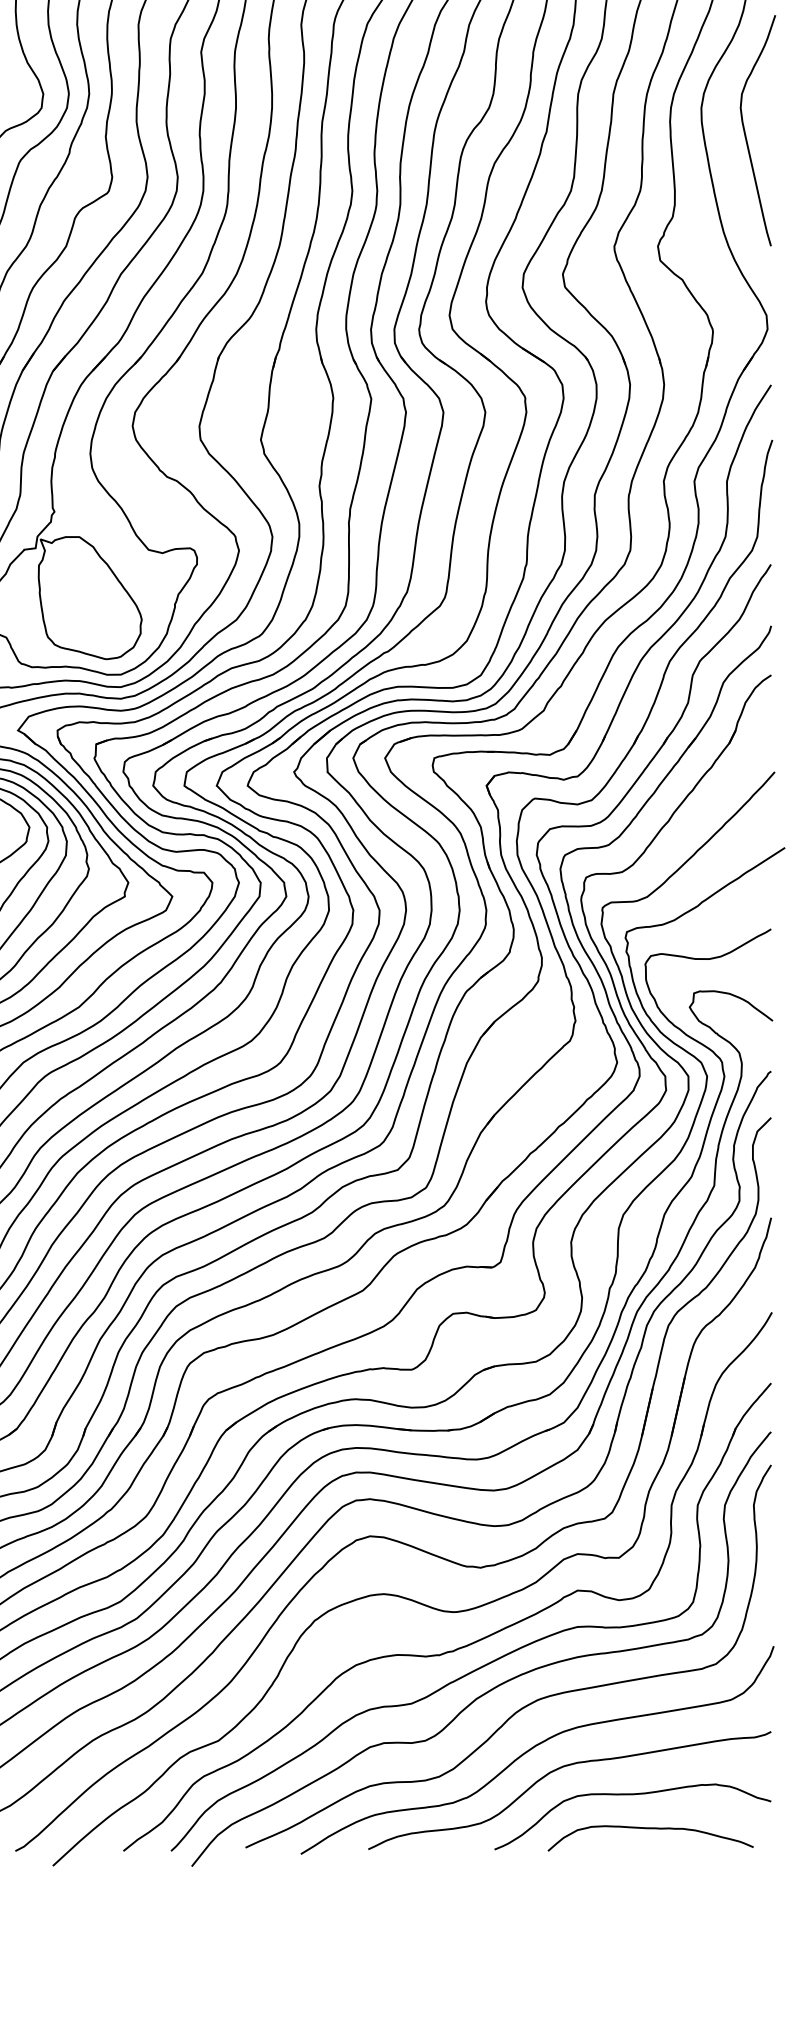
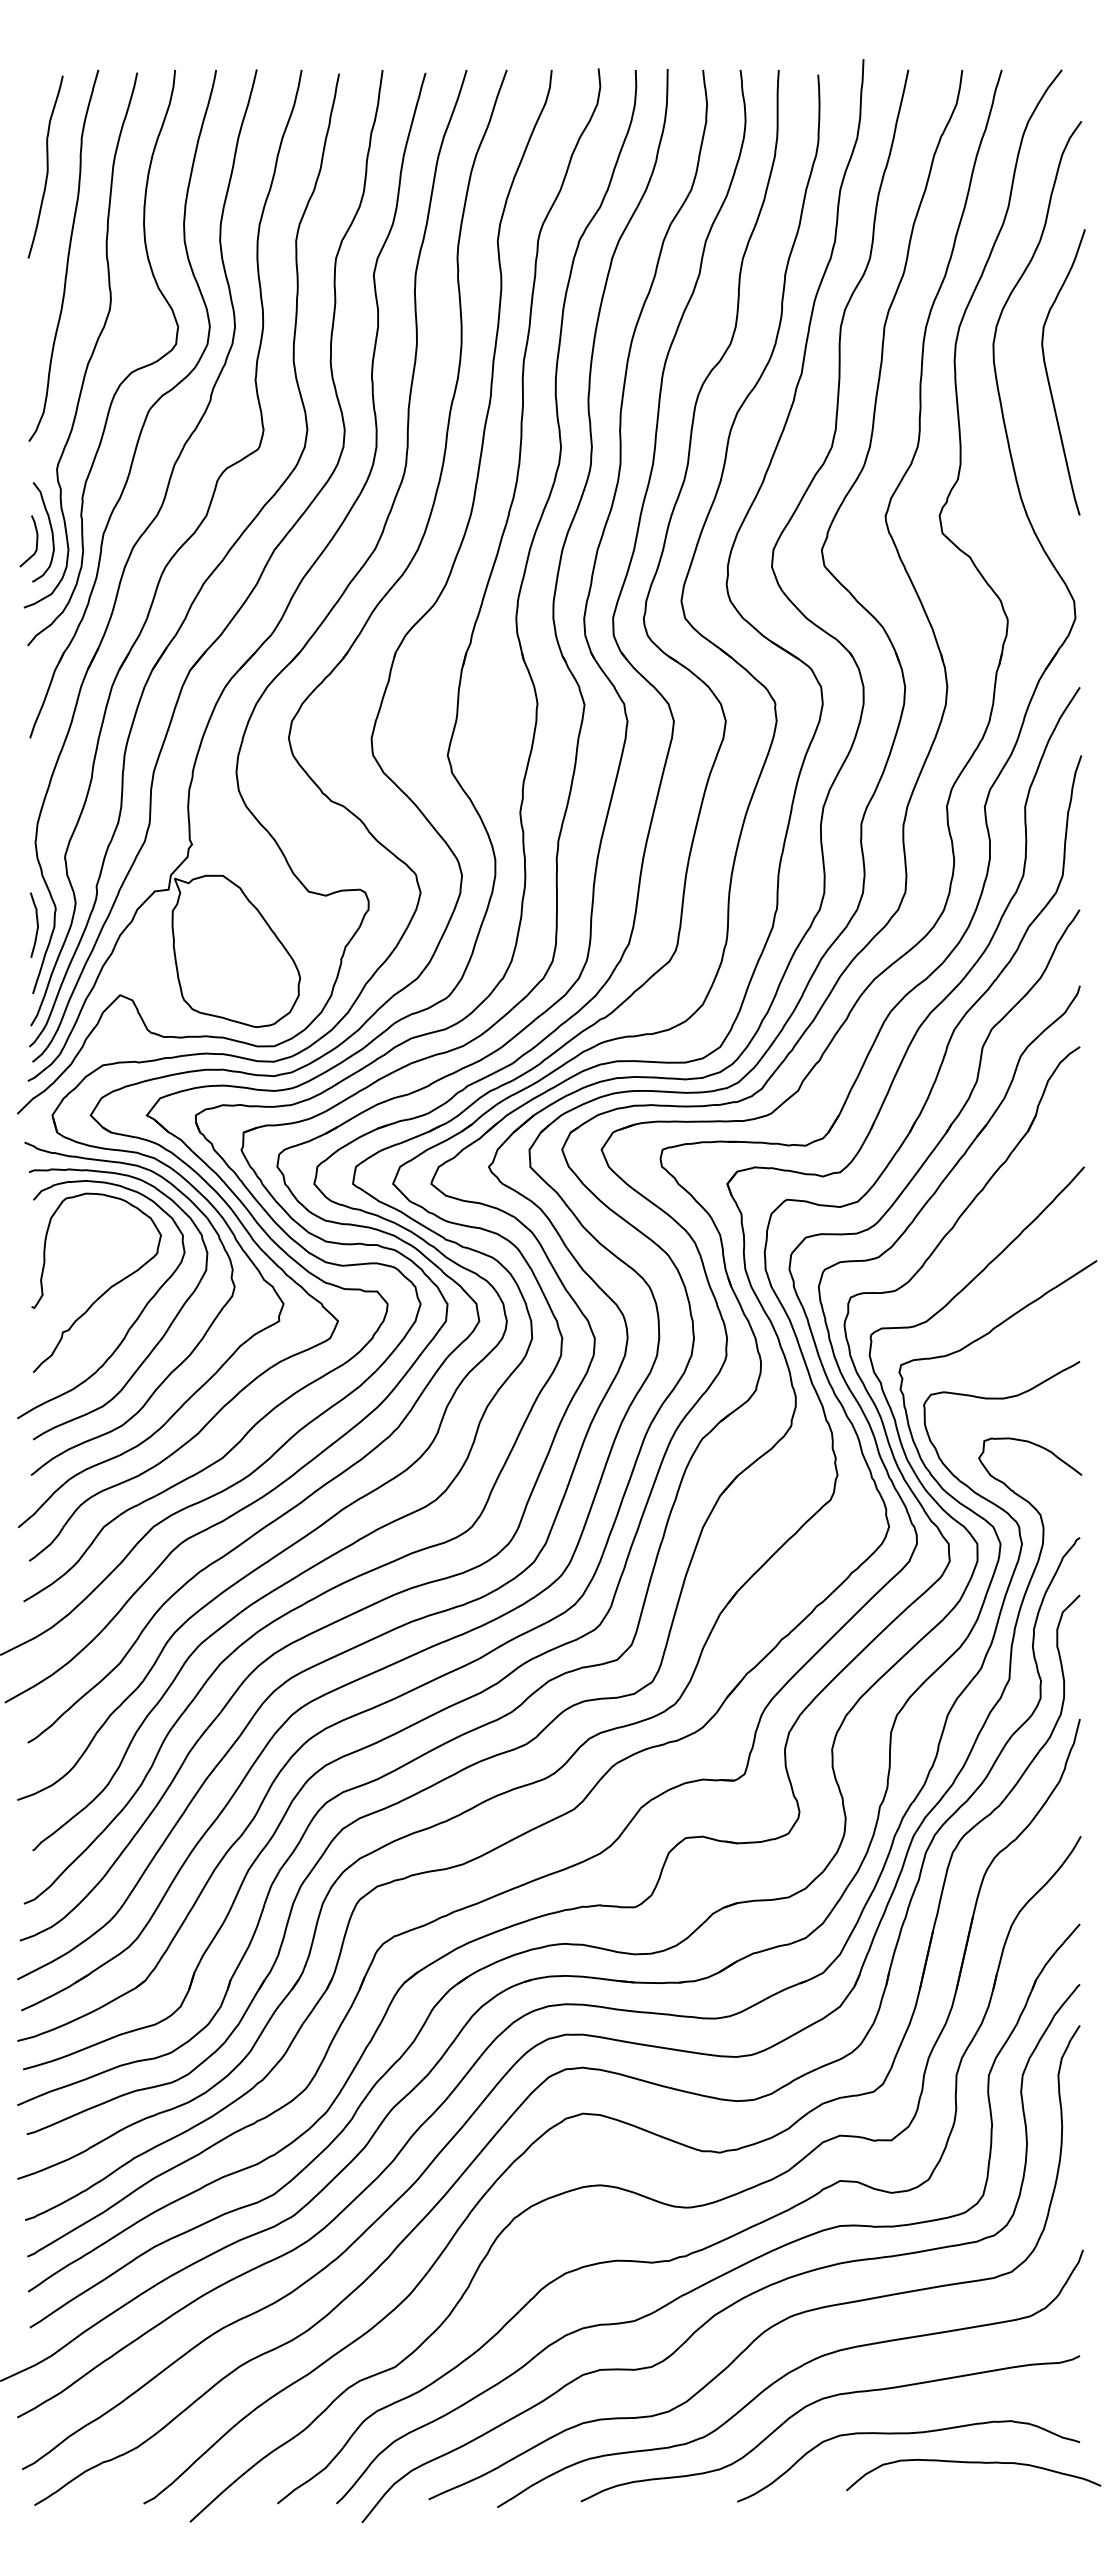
curve: (650, 1829) -> (973, 2463), moved

